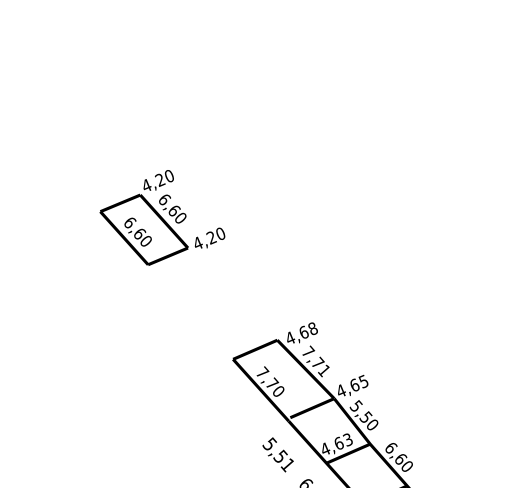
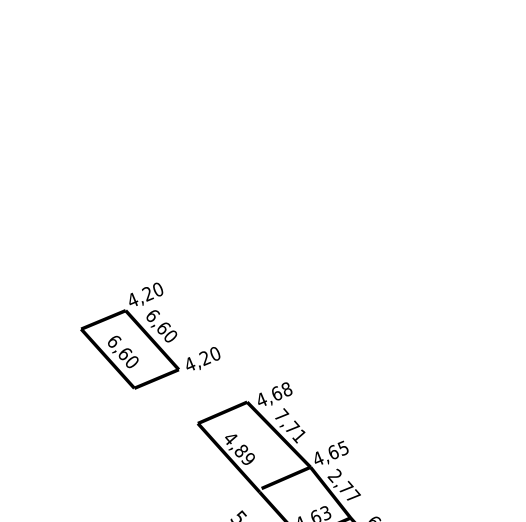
text: (162, 217) -> (150, 335), moved
text: (269, 381) -> (238, 448), 7,70 -> 4,89
text: (364, 415) -> (344, 486), 5,50 -> 2,77

